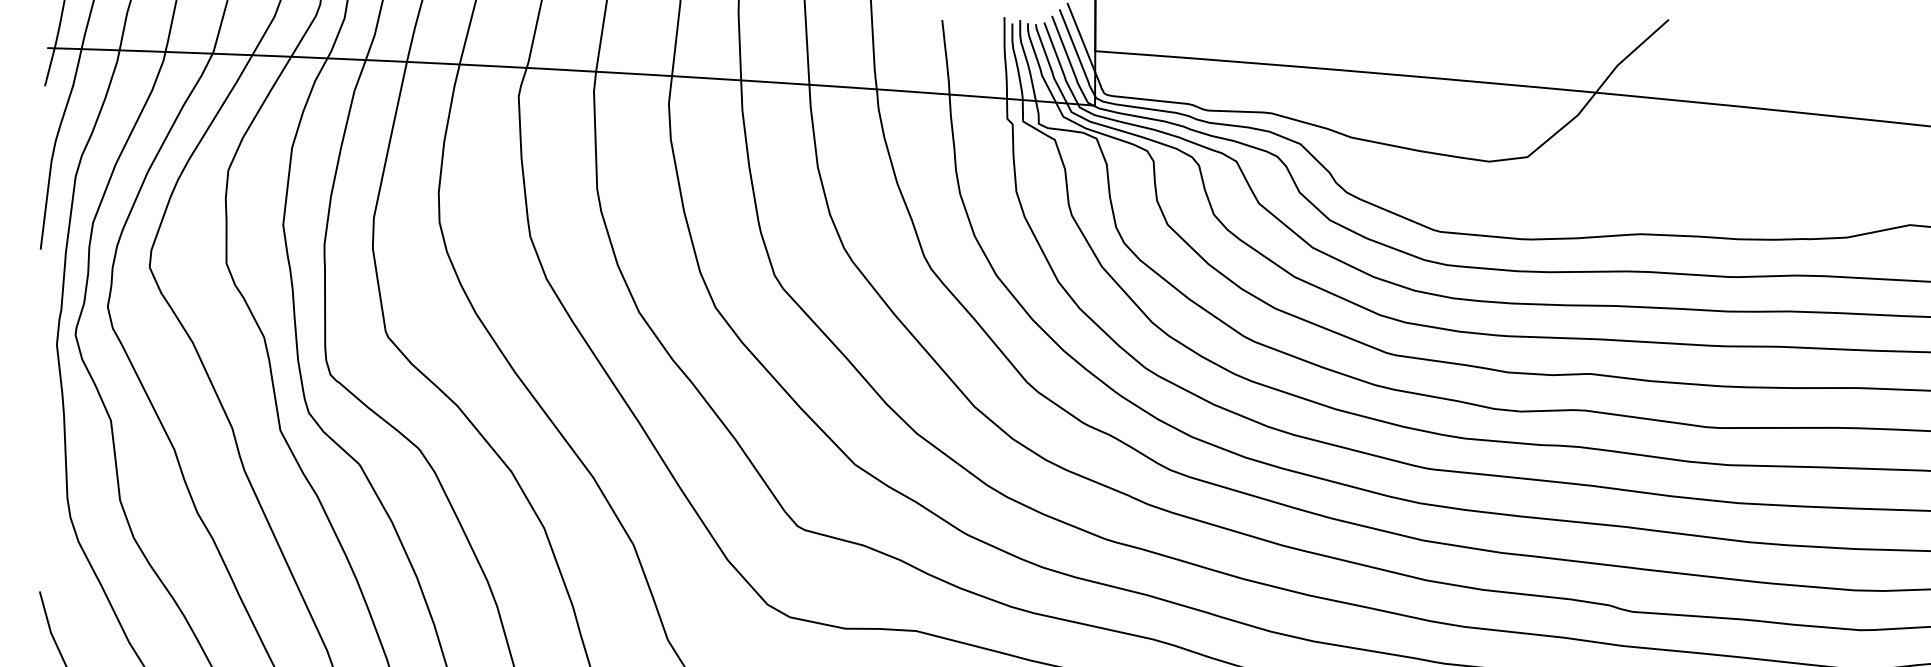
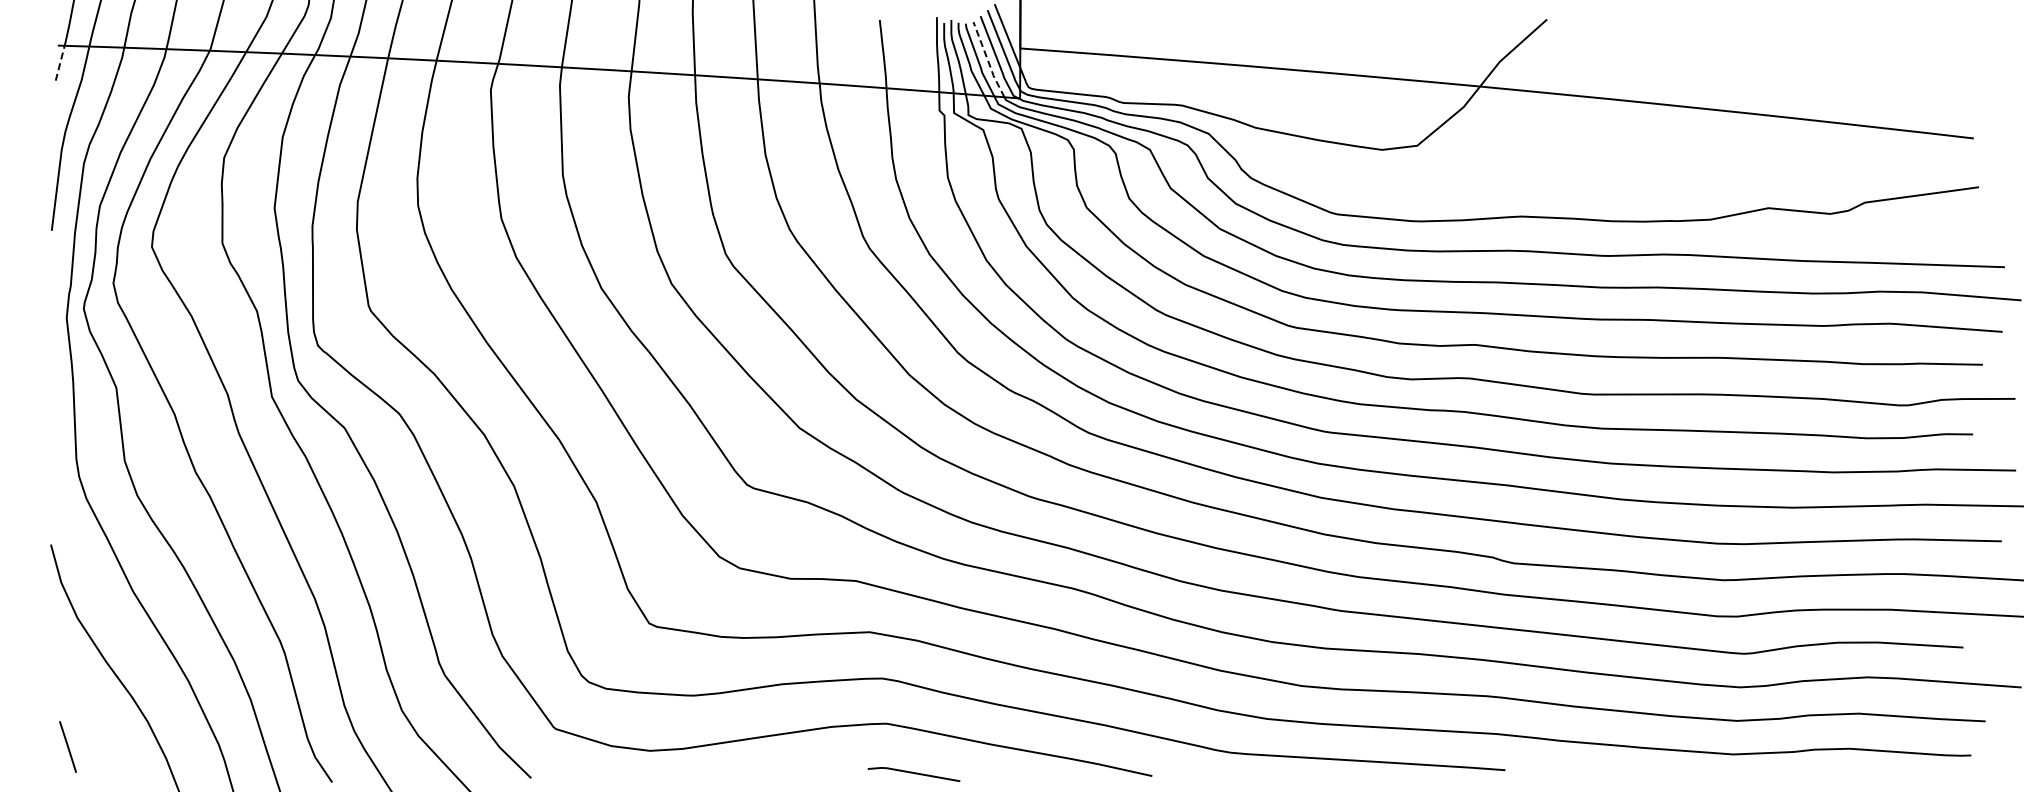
line: (1060, 64) -> (988, 60), solid -> dashed
line: (50, 66) -> (60, 62), solid -> dashed

